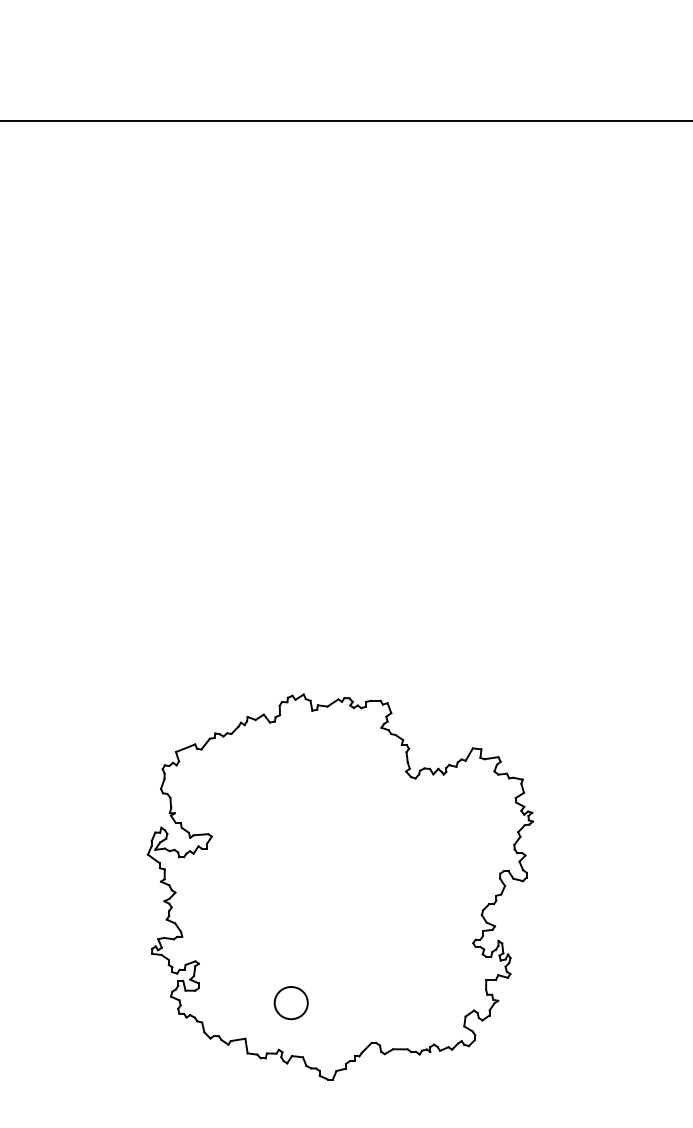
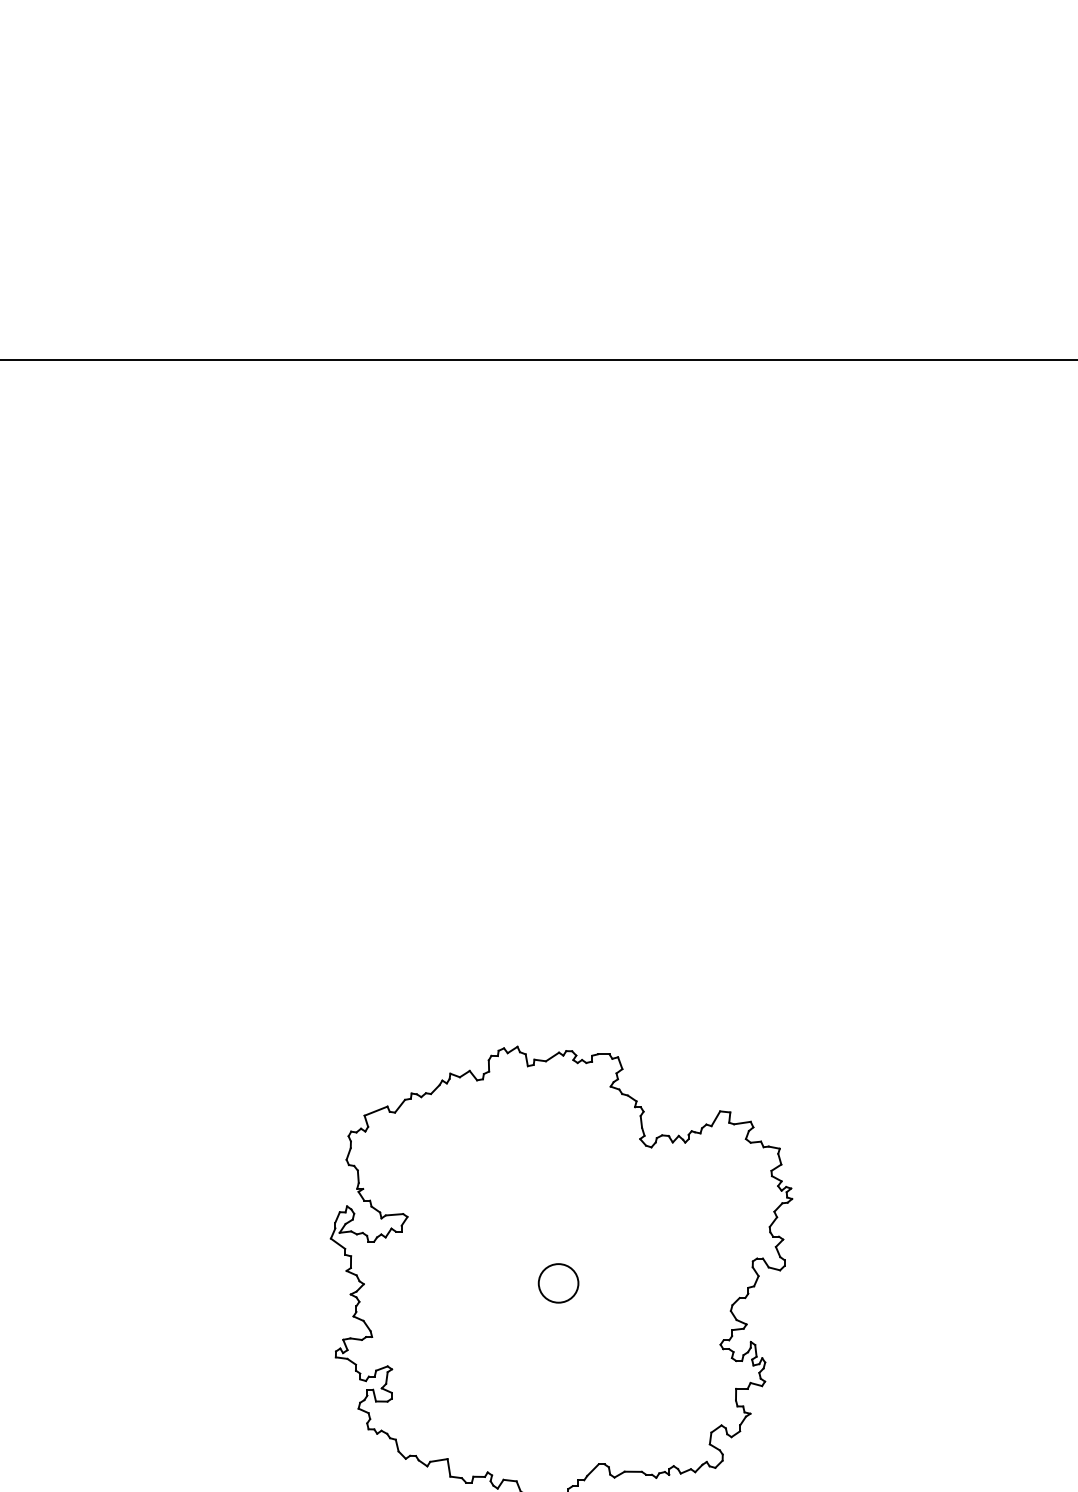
part: (291, 1003) -> (558, 1283), moved

